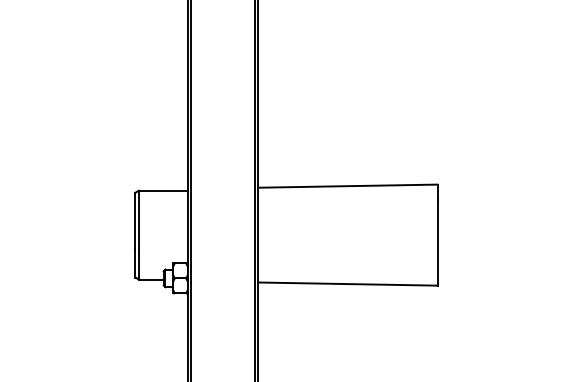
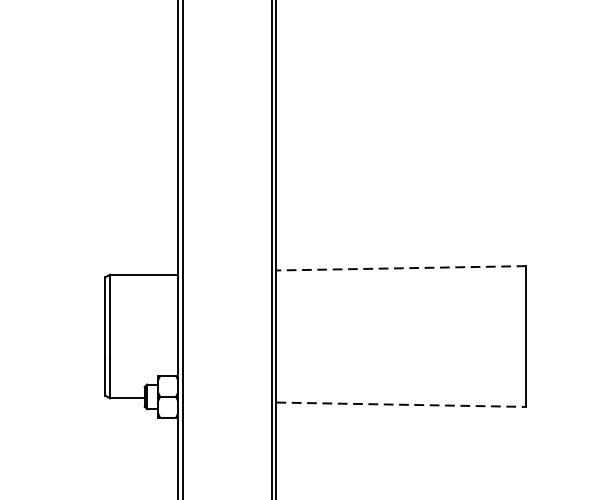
line: (347, 186) -> (400, 268), solid -> dashed
line: (347, 284) -> (400, 405), solid -> dashed

